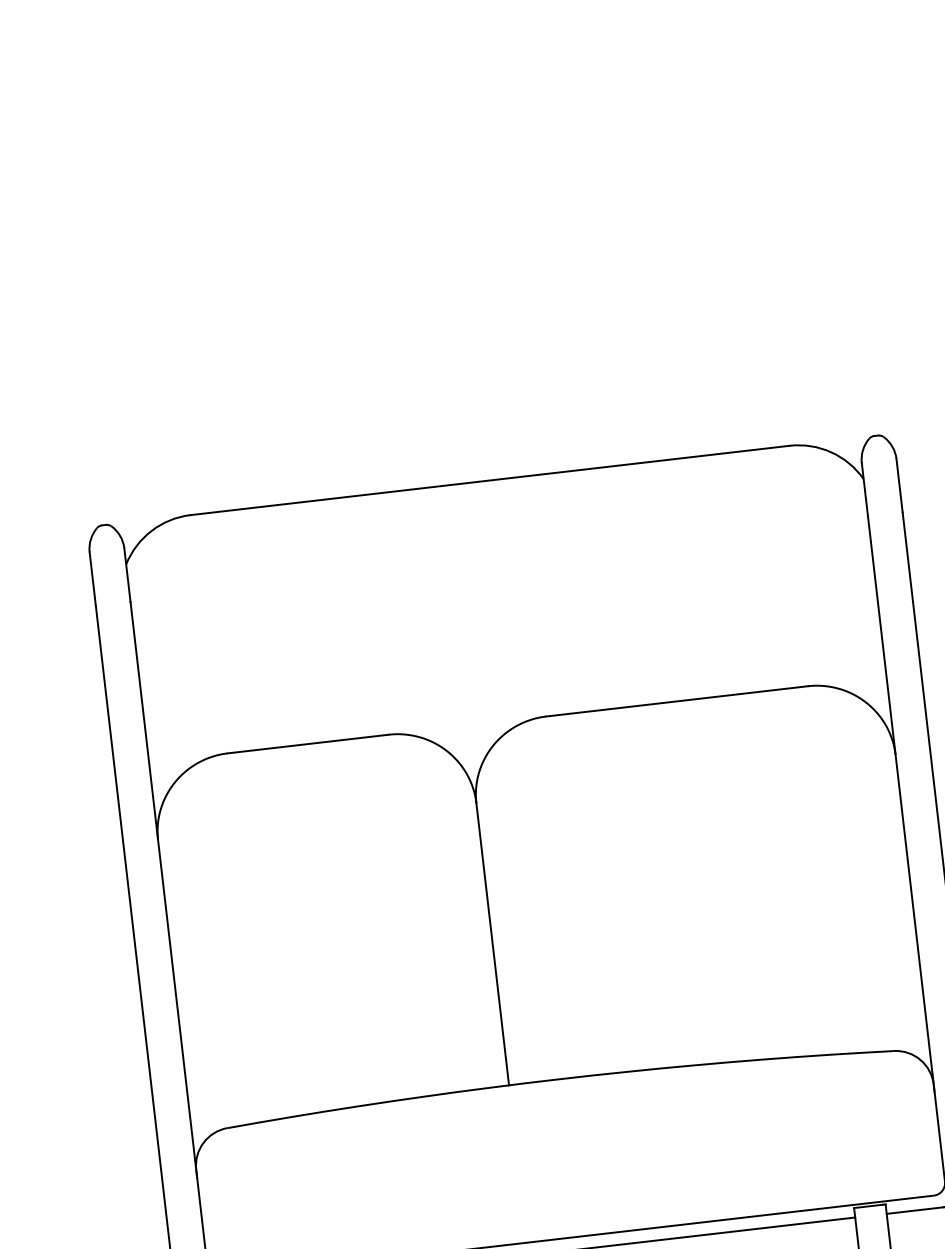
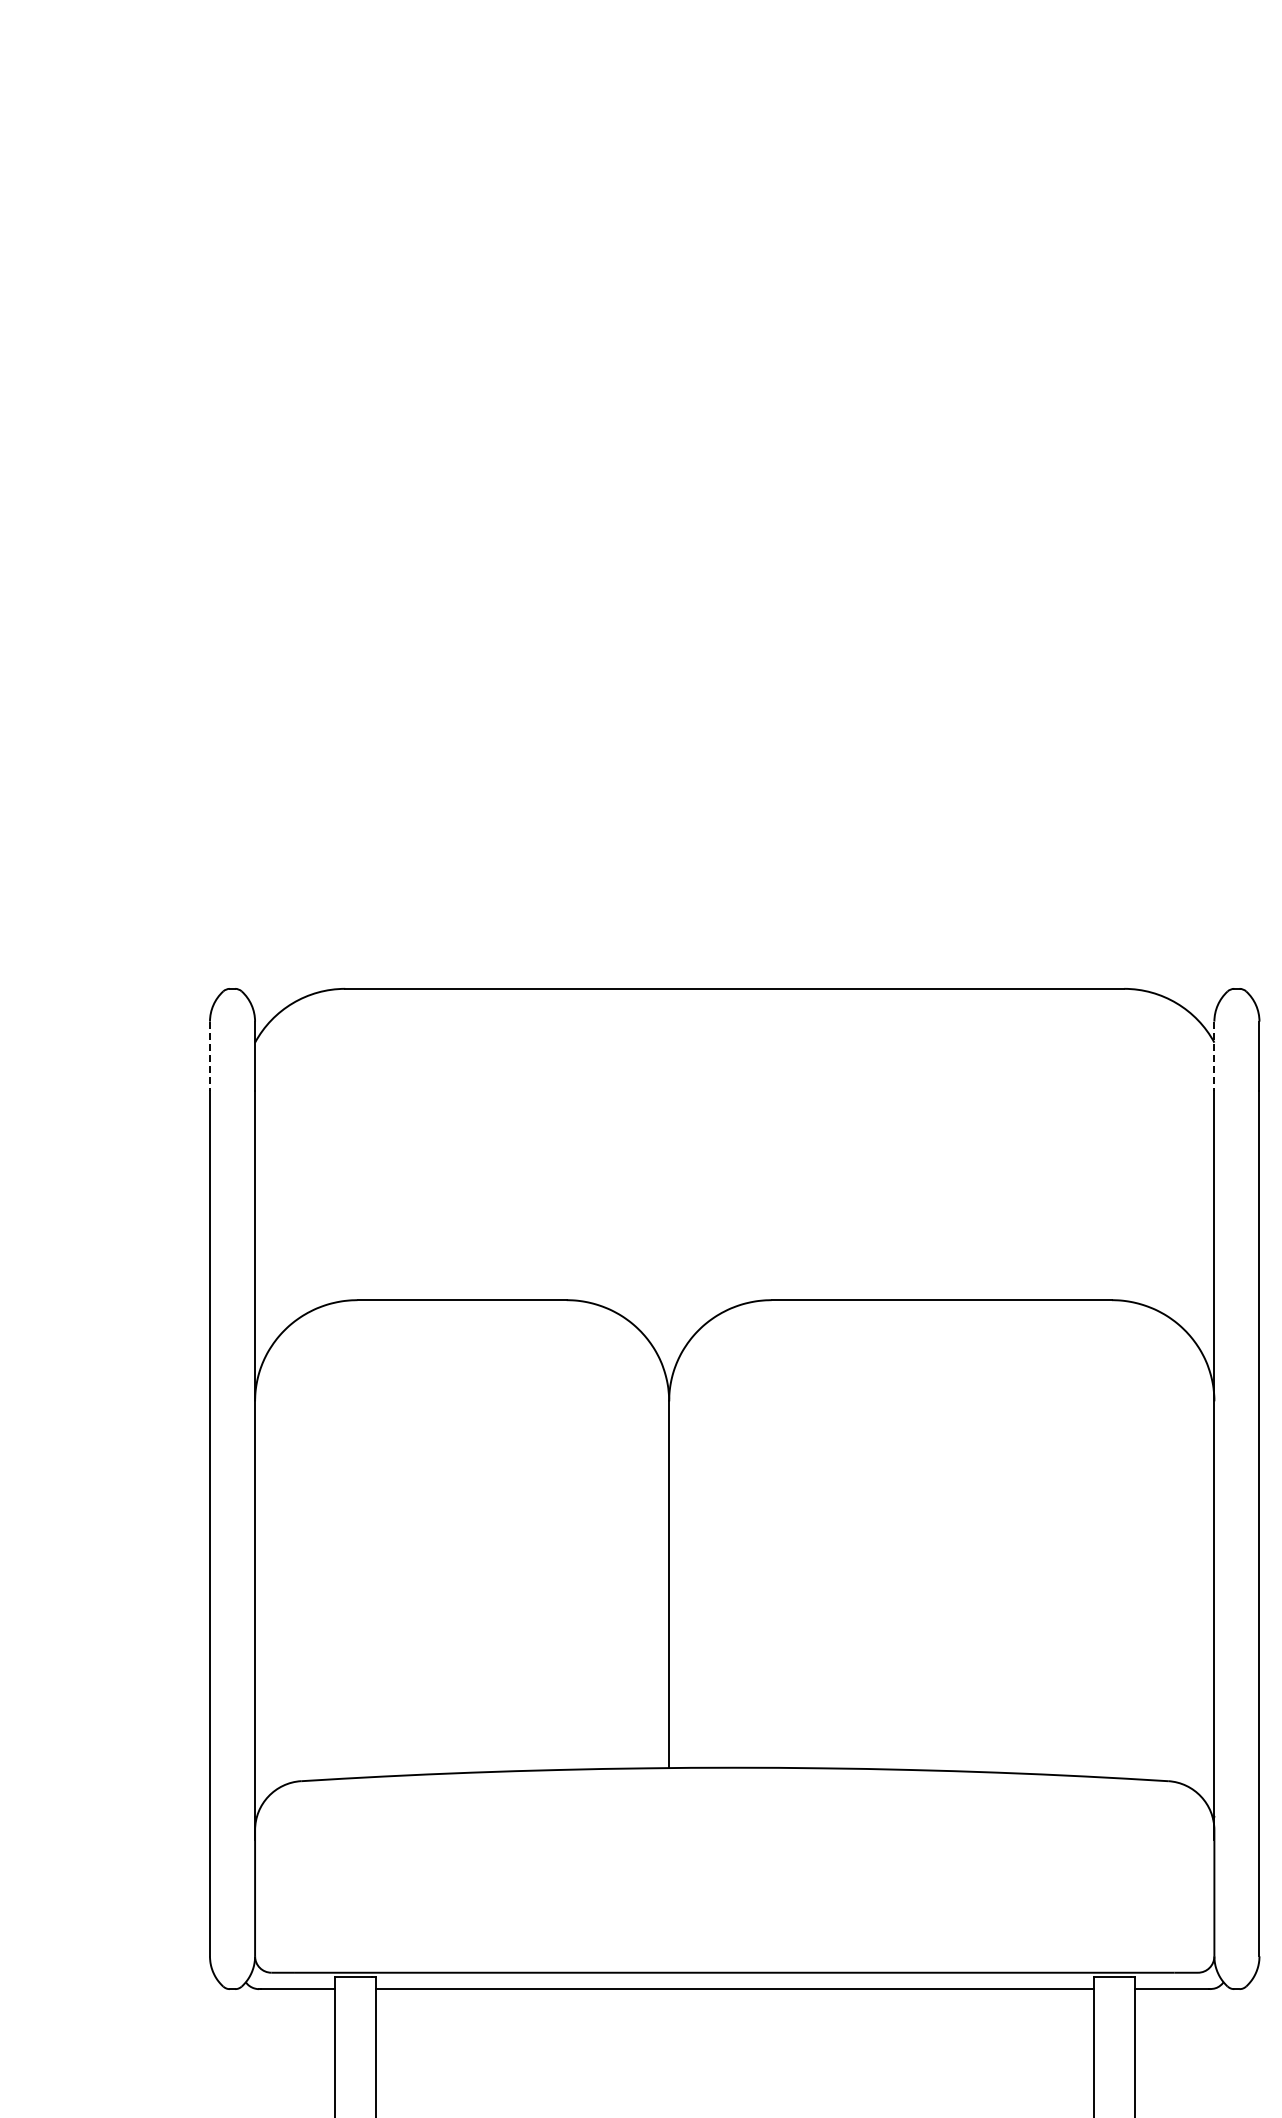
line: (864, 489) -> (1214, 1056), solid -> dashed
line: (93, 579) -> (210, 1056), solid -> dashed

